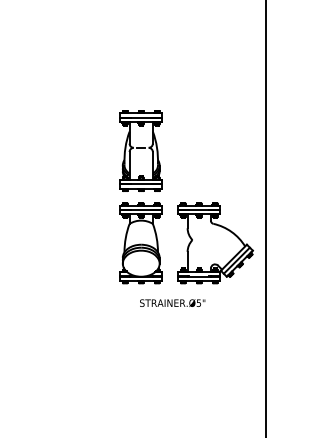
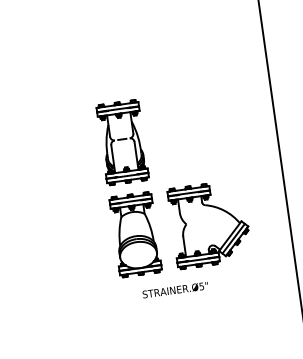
part: (186, 208) -> (176, 193), moved

